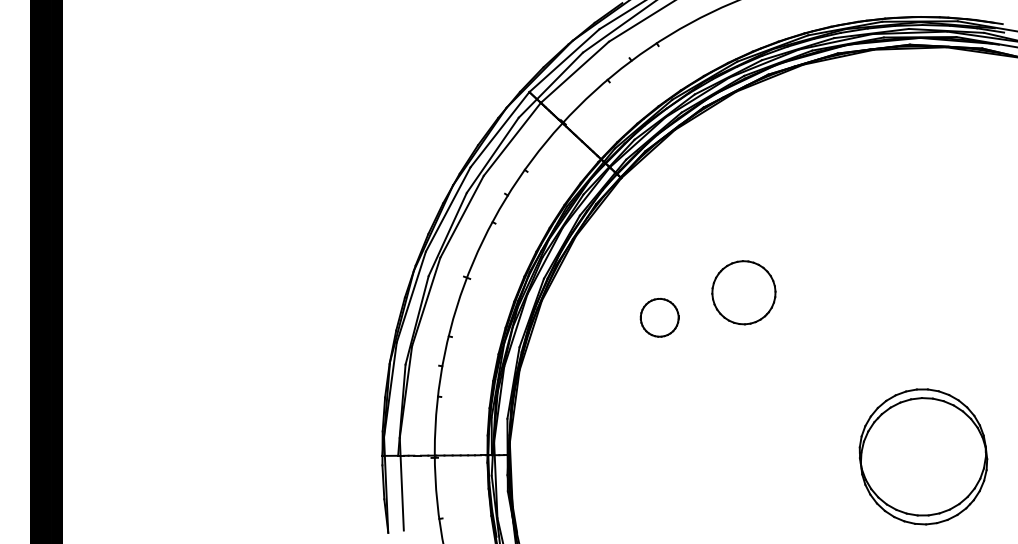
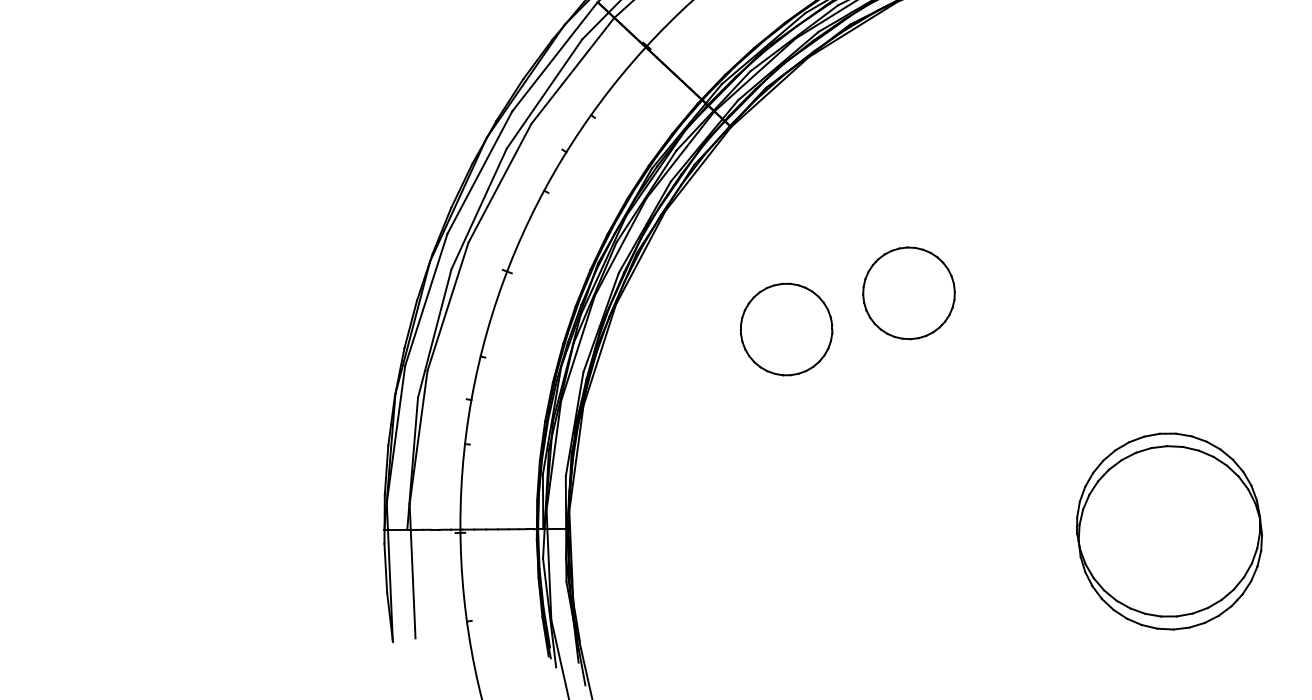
part: (659, 317) -> (786, 329), size x1.67

